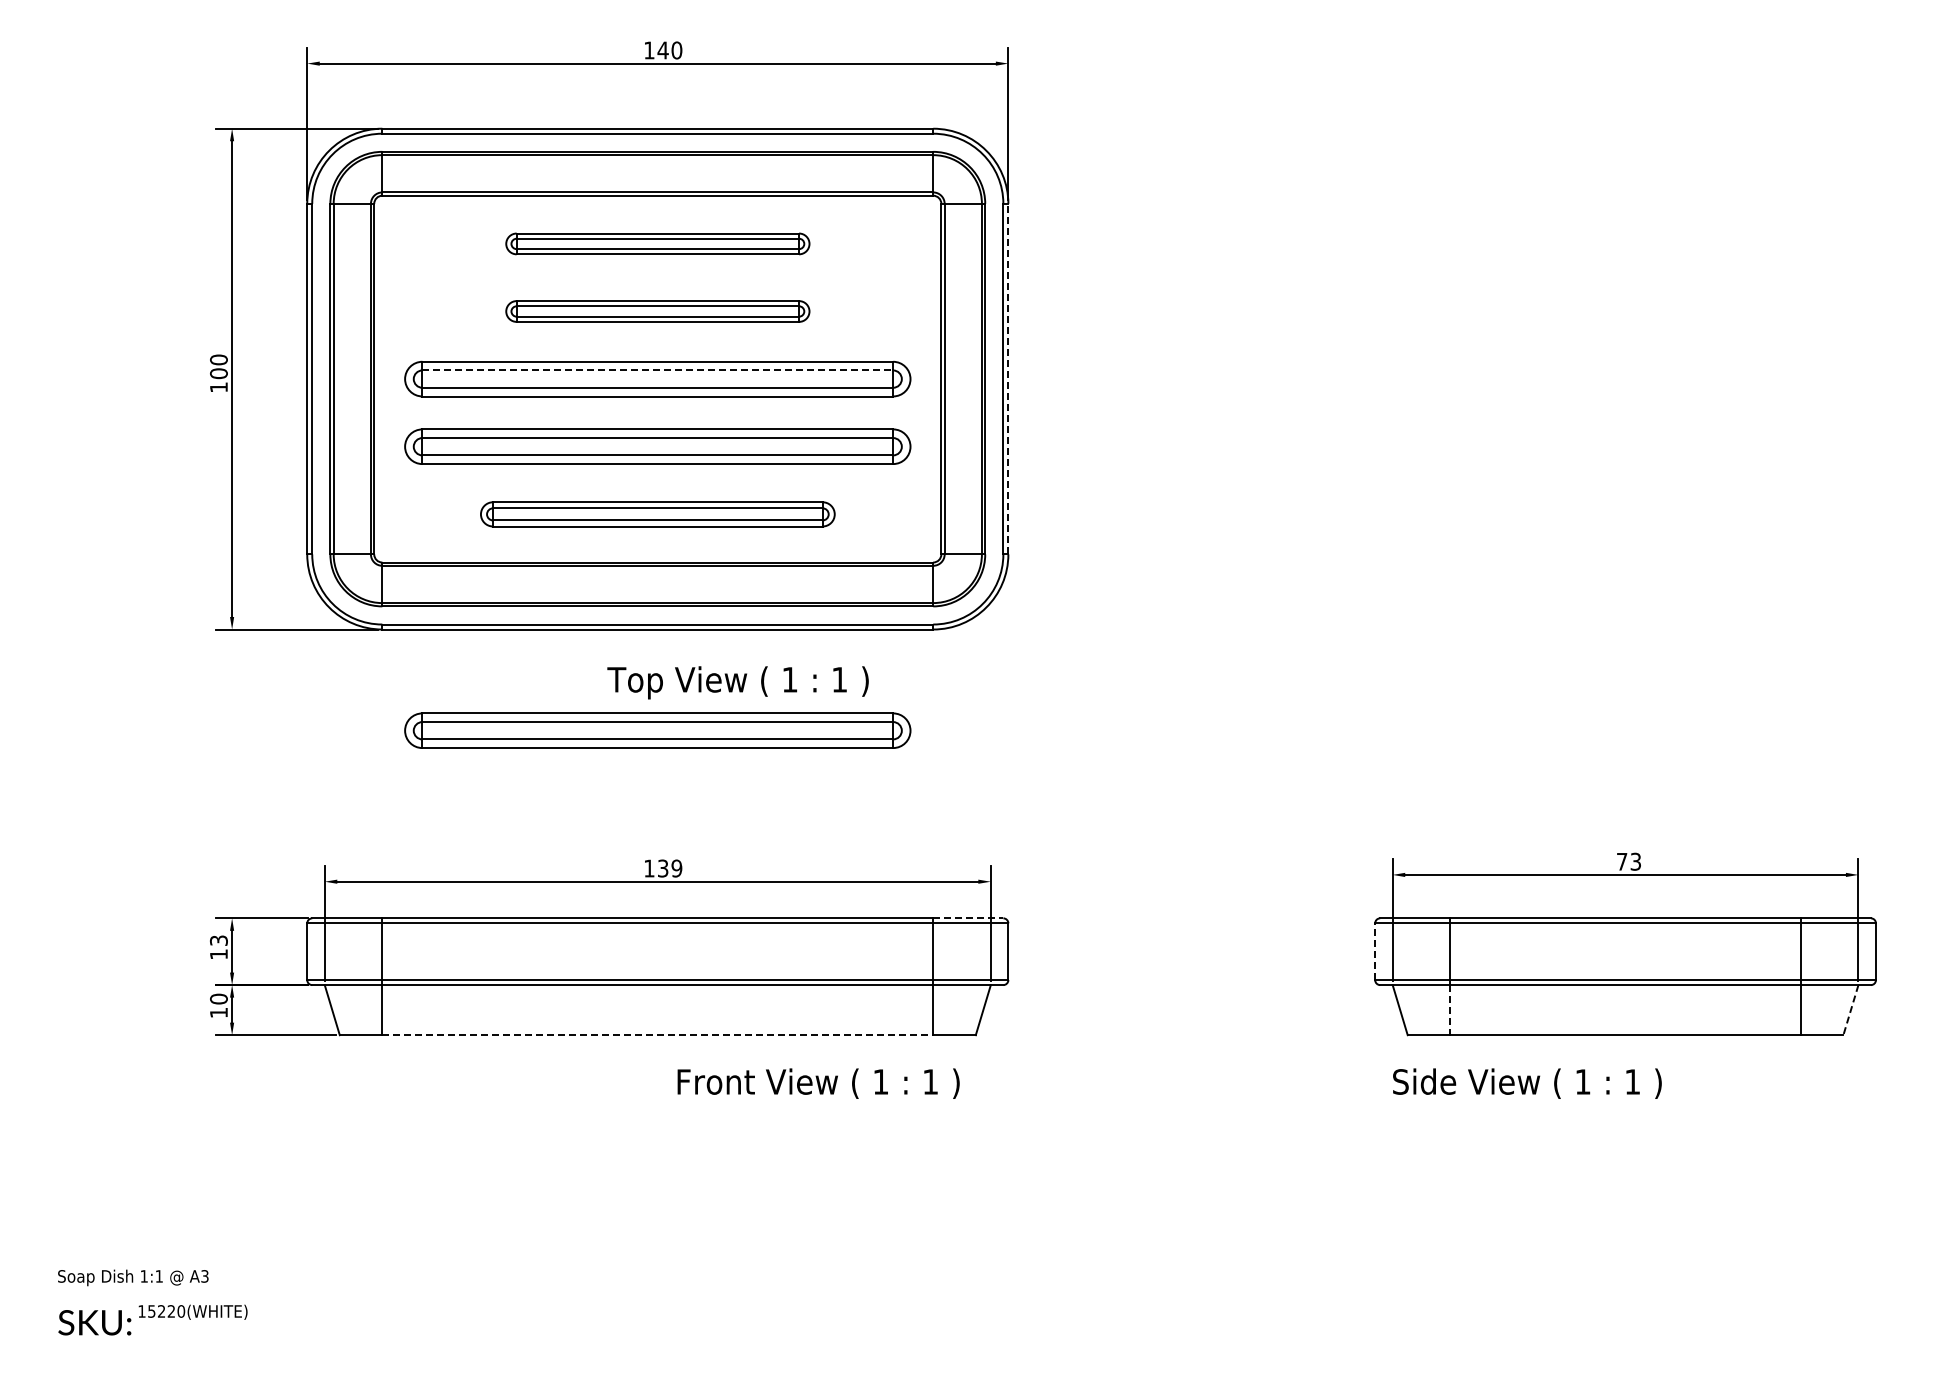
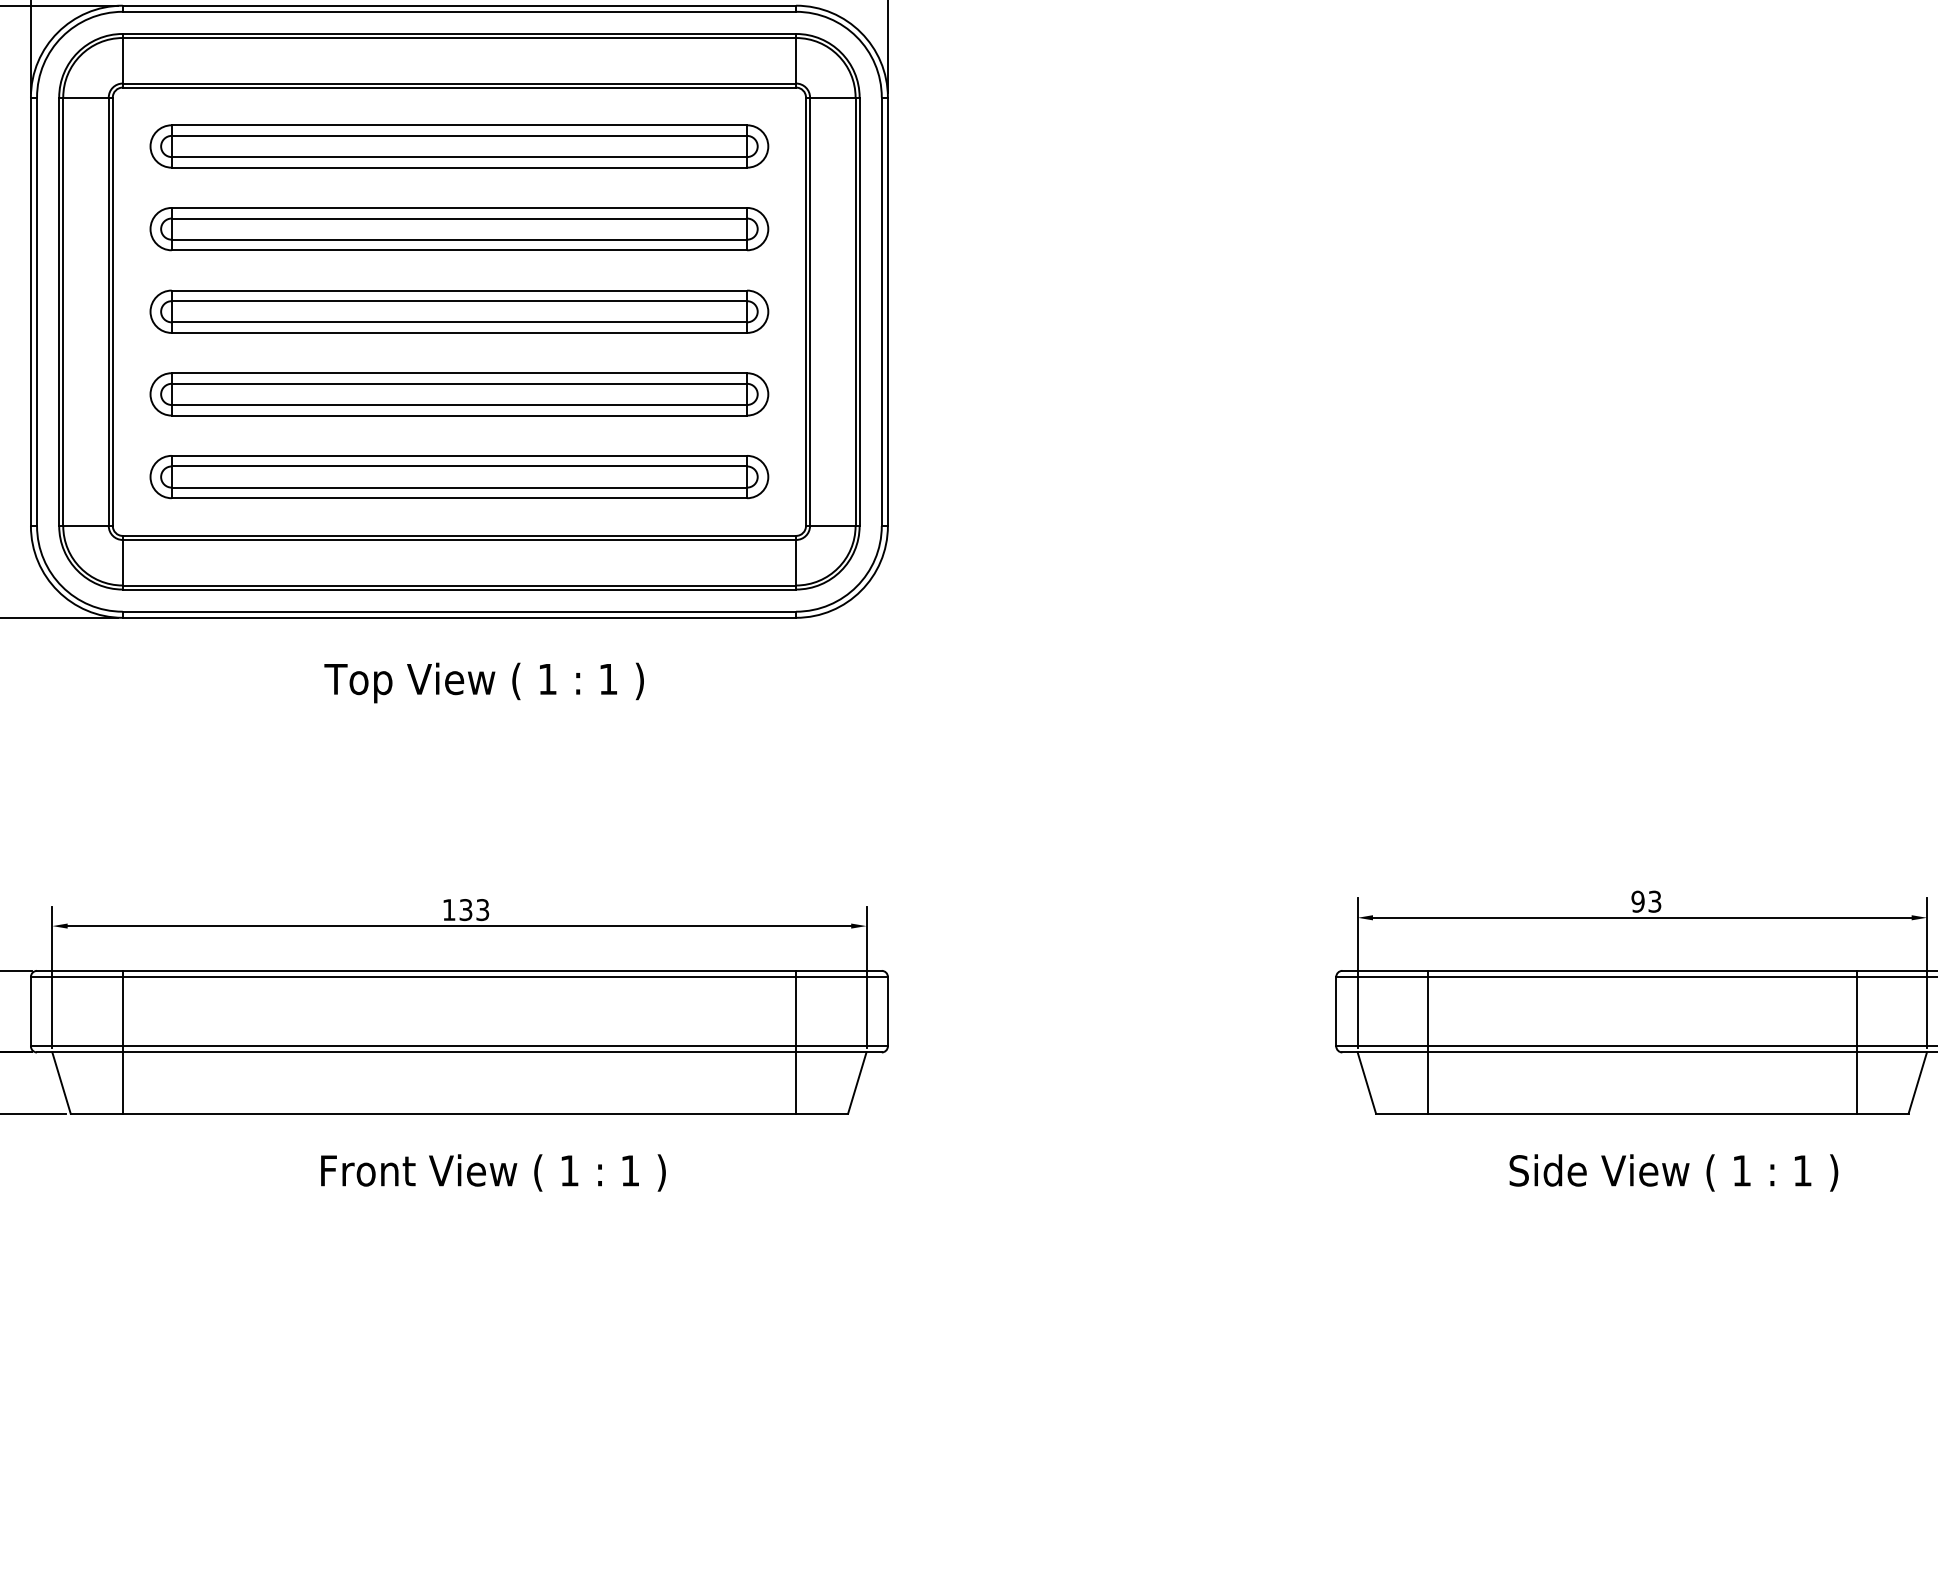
part: (657, 243) -> (459, 145), size x1.67
part: (657, 311) -> (459, 229), size x1.67
line: (658, 370) -> (460, 301), dashed -> solid
line: (1008, 378) -> (888, 311), dashed -> solid
part: (657, 514) -> (459, 477), size x1.43
text: (737, 682) -> (483, 682), moved
part: (657, 730) -> (459, 741), removed
text: (1621, 861) -> (1637, 901), 73 -> 93
text: (676, 868) -> (482, 909), 139 -> 133
line: (968, 918) -> (839, 971), dashed -> solid
line: (1375, 951) -> (1336, 1011), dashed -> solid
line: (1450, 1010) -> (1428, 1083), dashed -> solid
line: (1850, 1010) -> (1917, 1083), dashed -> solid
line: (658, 1035) -> (460, 1114), dashed -> solid
text: (818, 1083) -> (493, 1172), moved
text: (1527, 1083) -> (1674, 1172), moved

